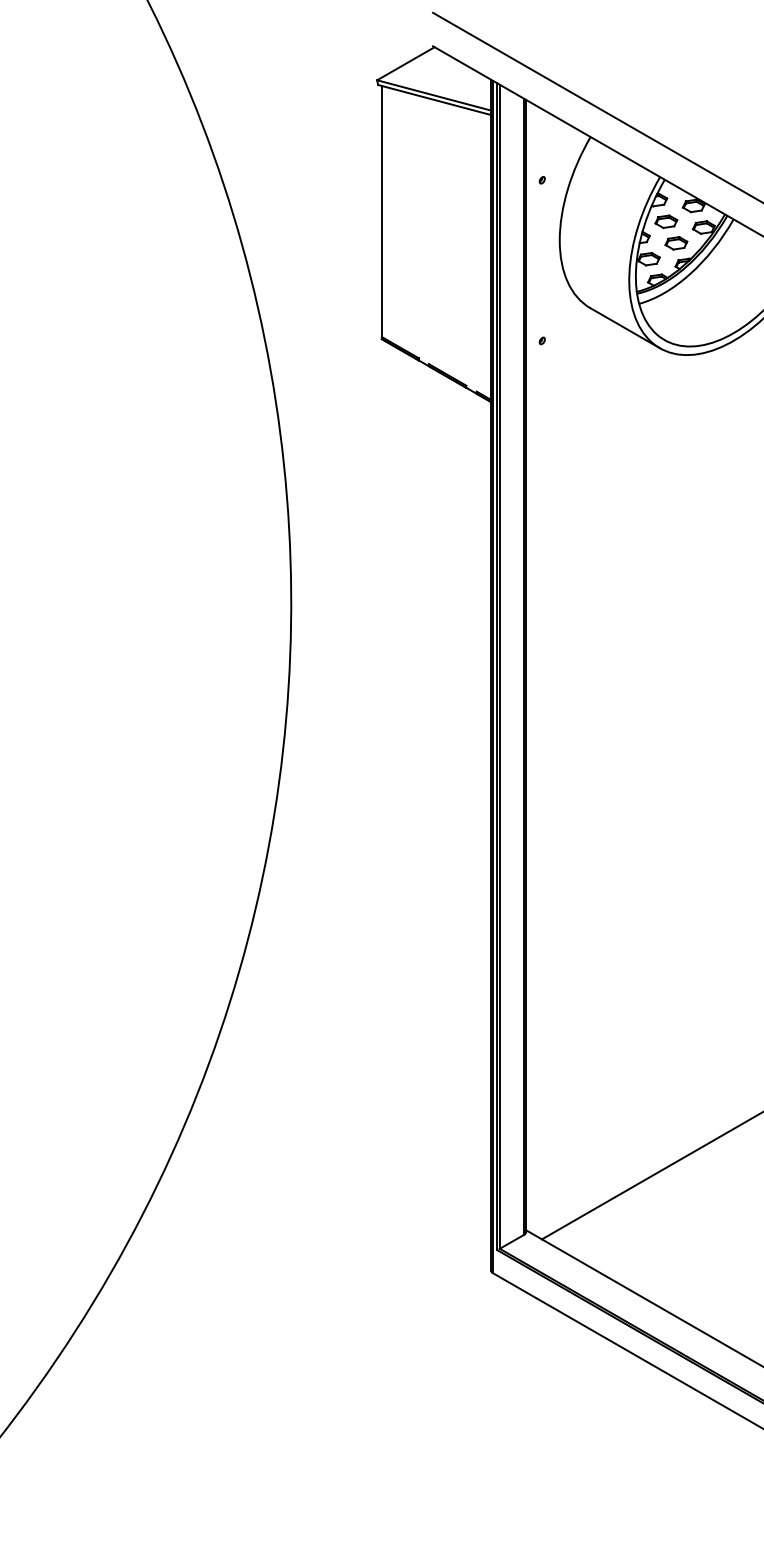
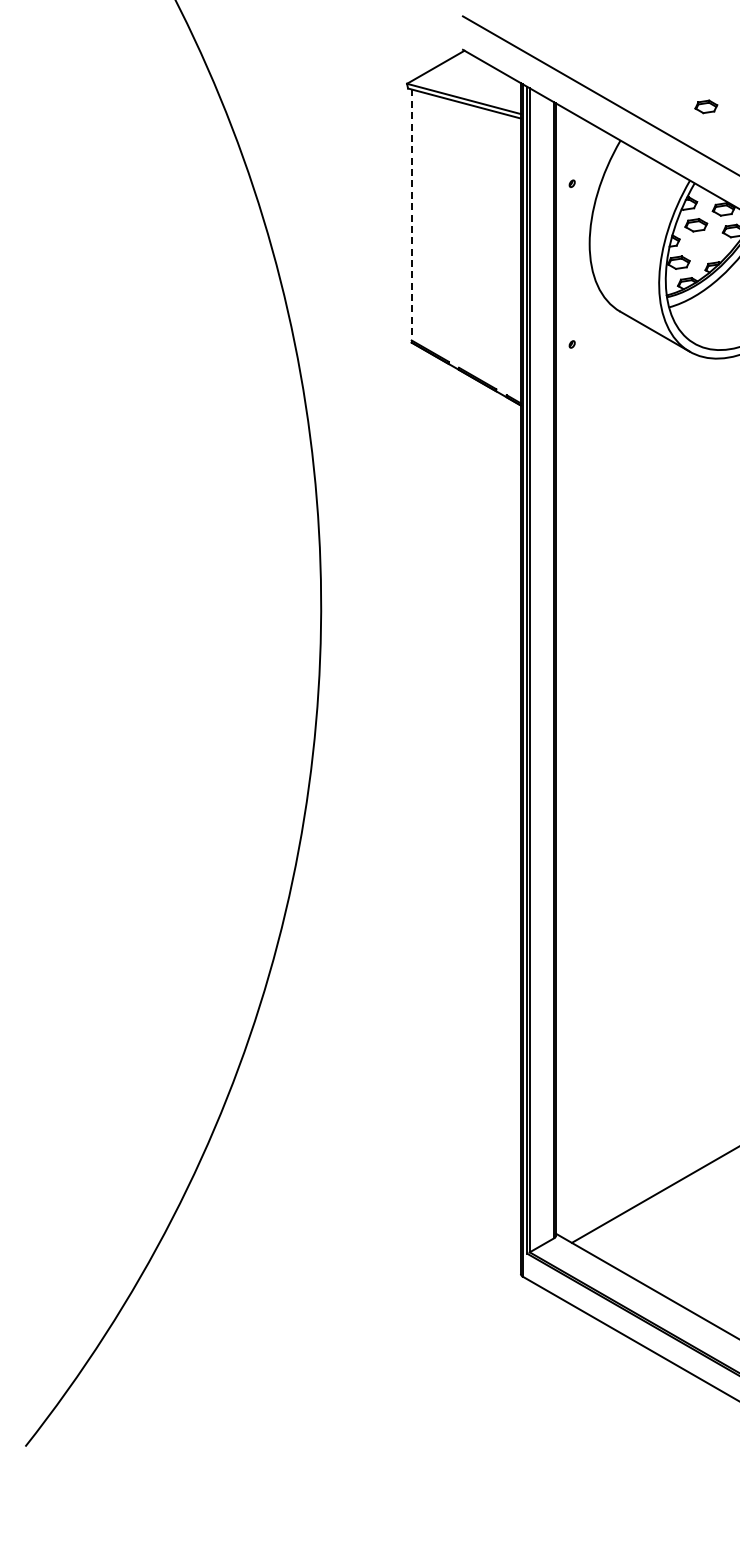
line: (381, 212) -> (411, 216), solid -> dashed
part: (676, 243) -> (706, 107), moved

